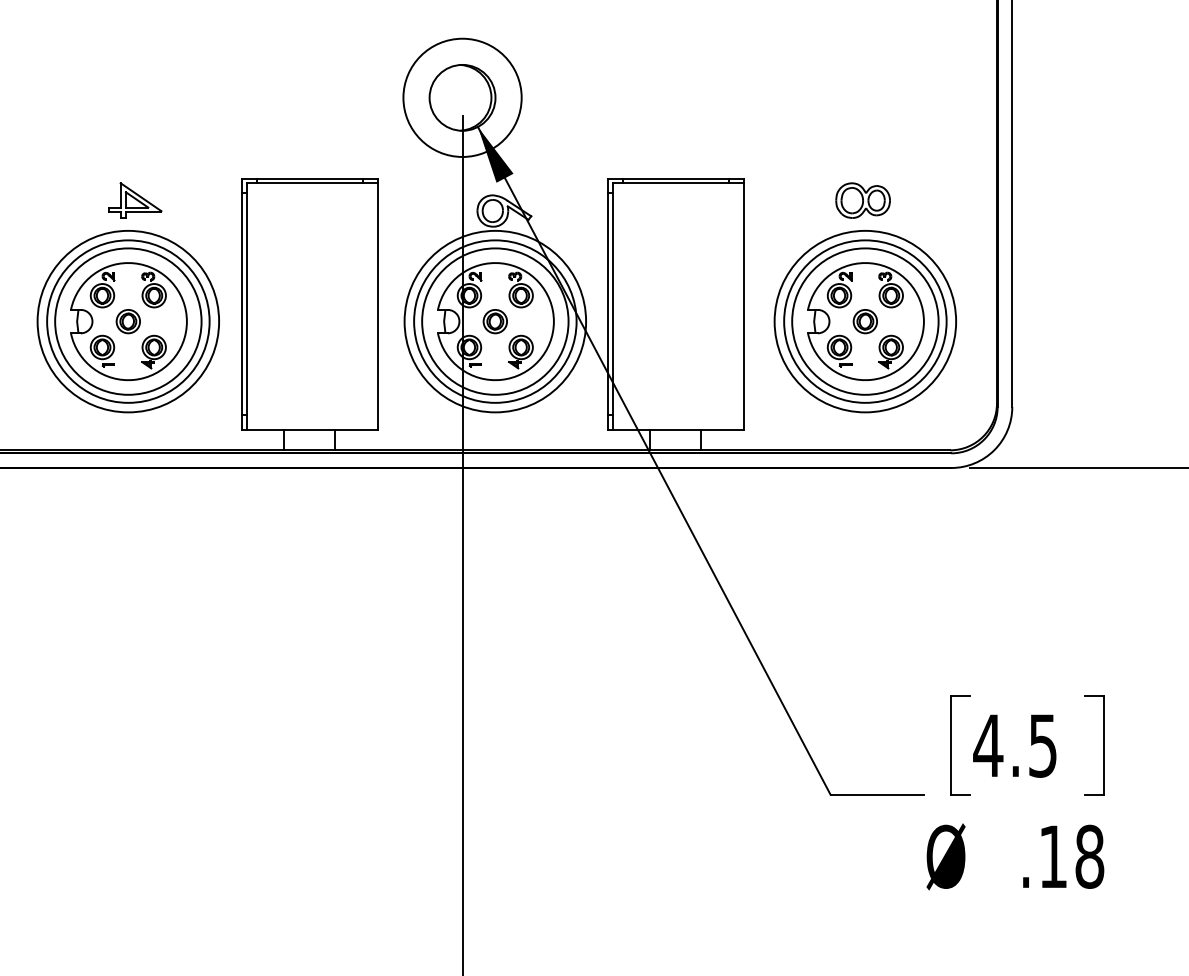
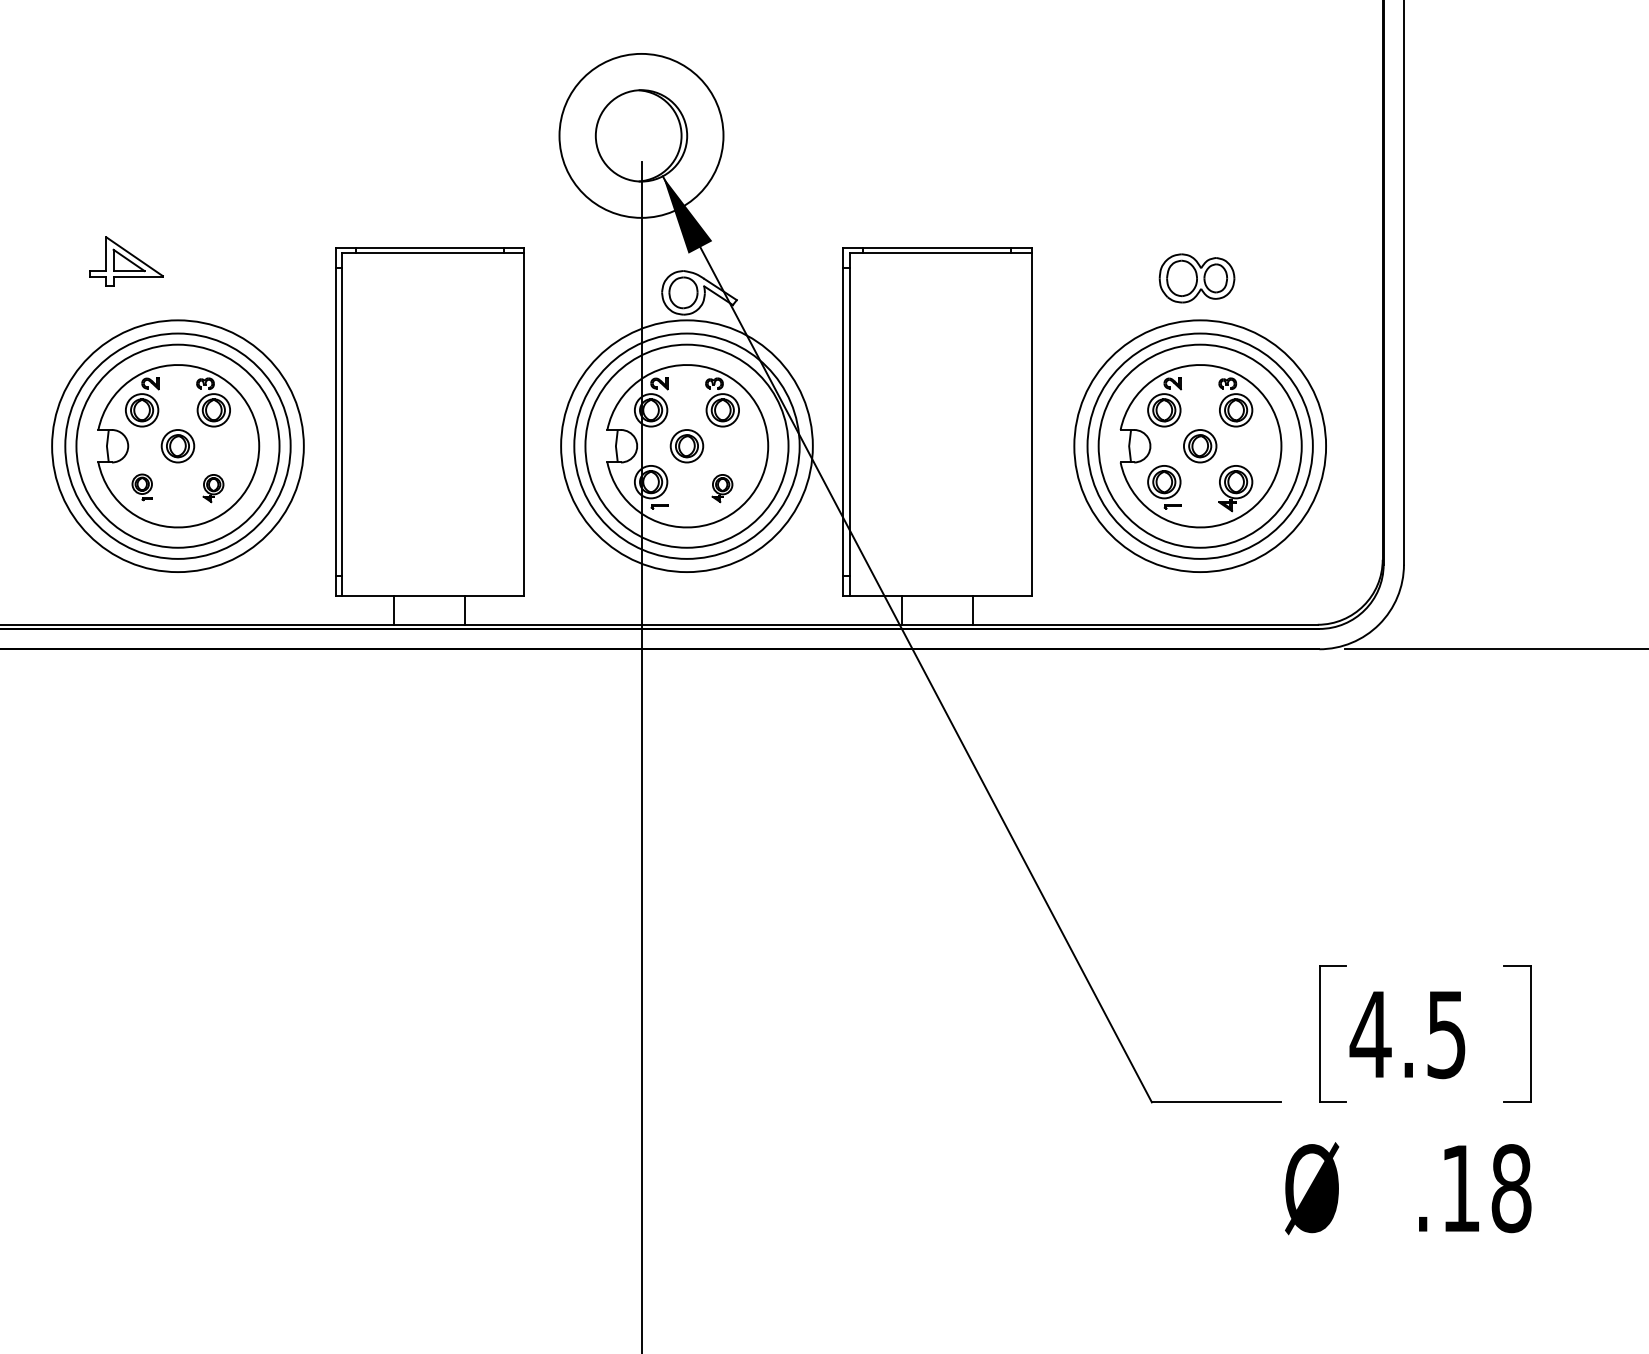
part: (135, 200) -> (126, 261), moved
part: (102, 351) -> (142, 487), size x0.6
part: (153, 352) -> (213, 488), size x0.6
part: (520, 352) -> (722, 488), size x0.6

